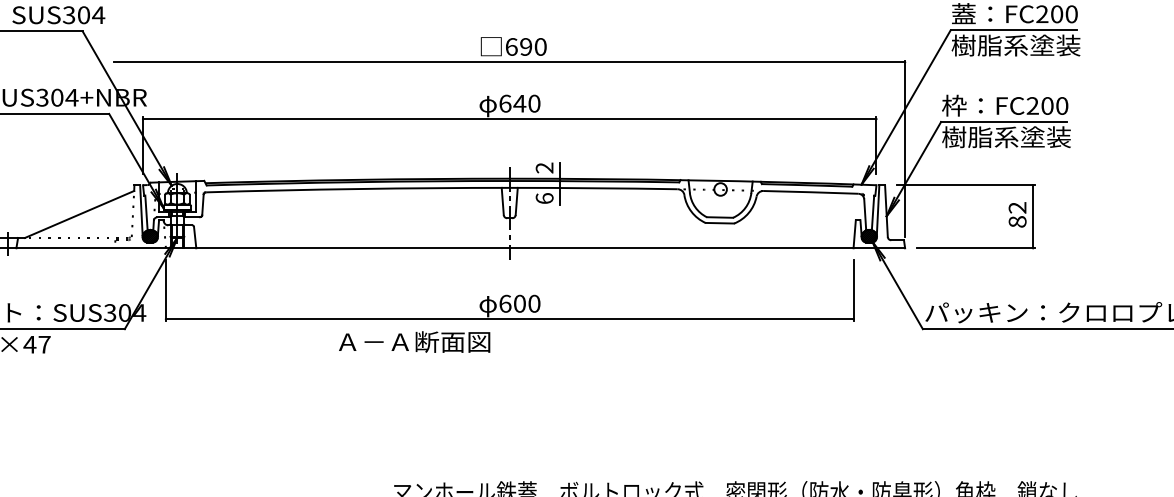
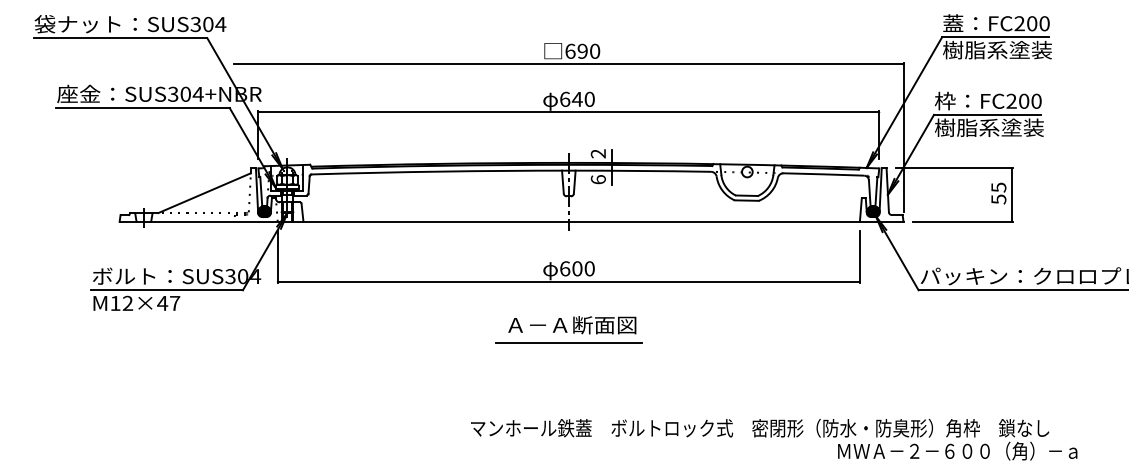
text: (1017, 214) -> (998, 193), 82 -> 55
text: (414, 342) -> (572, 325), moved
line: (509, 390) -> (568, 342), added

